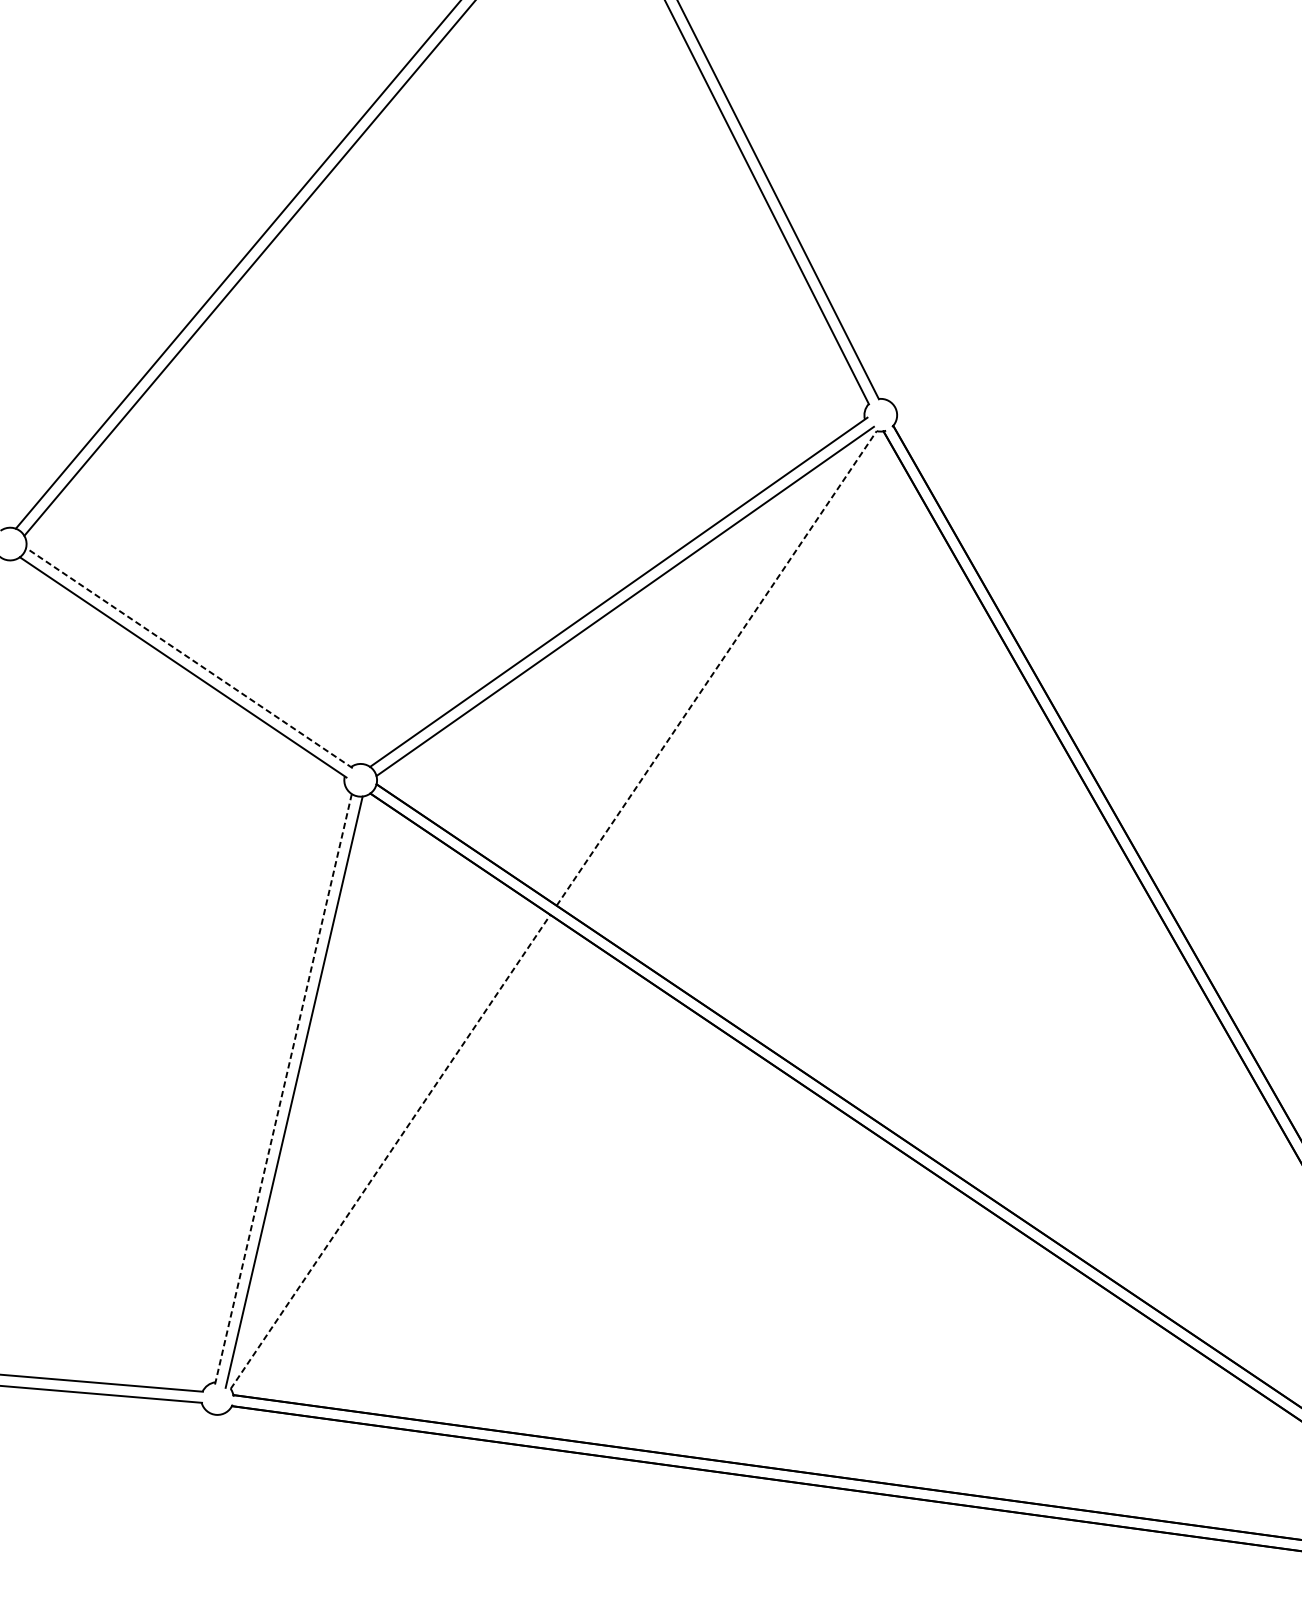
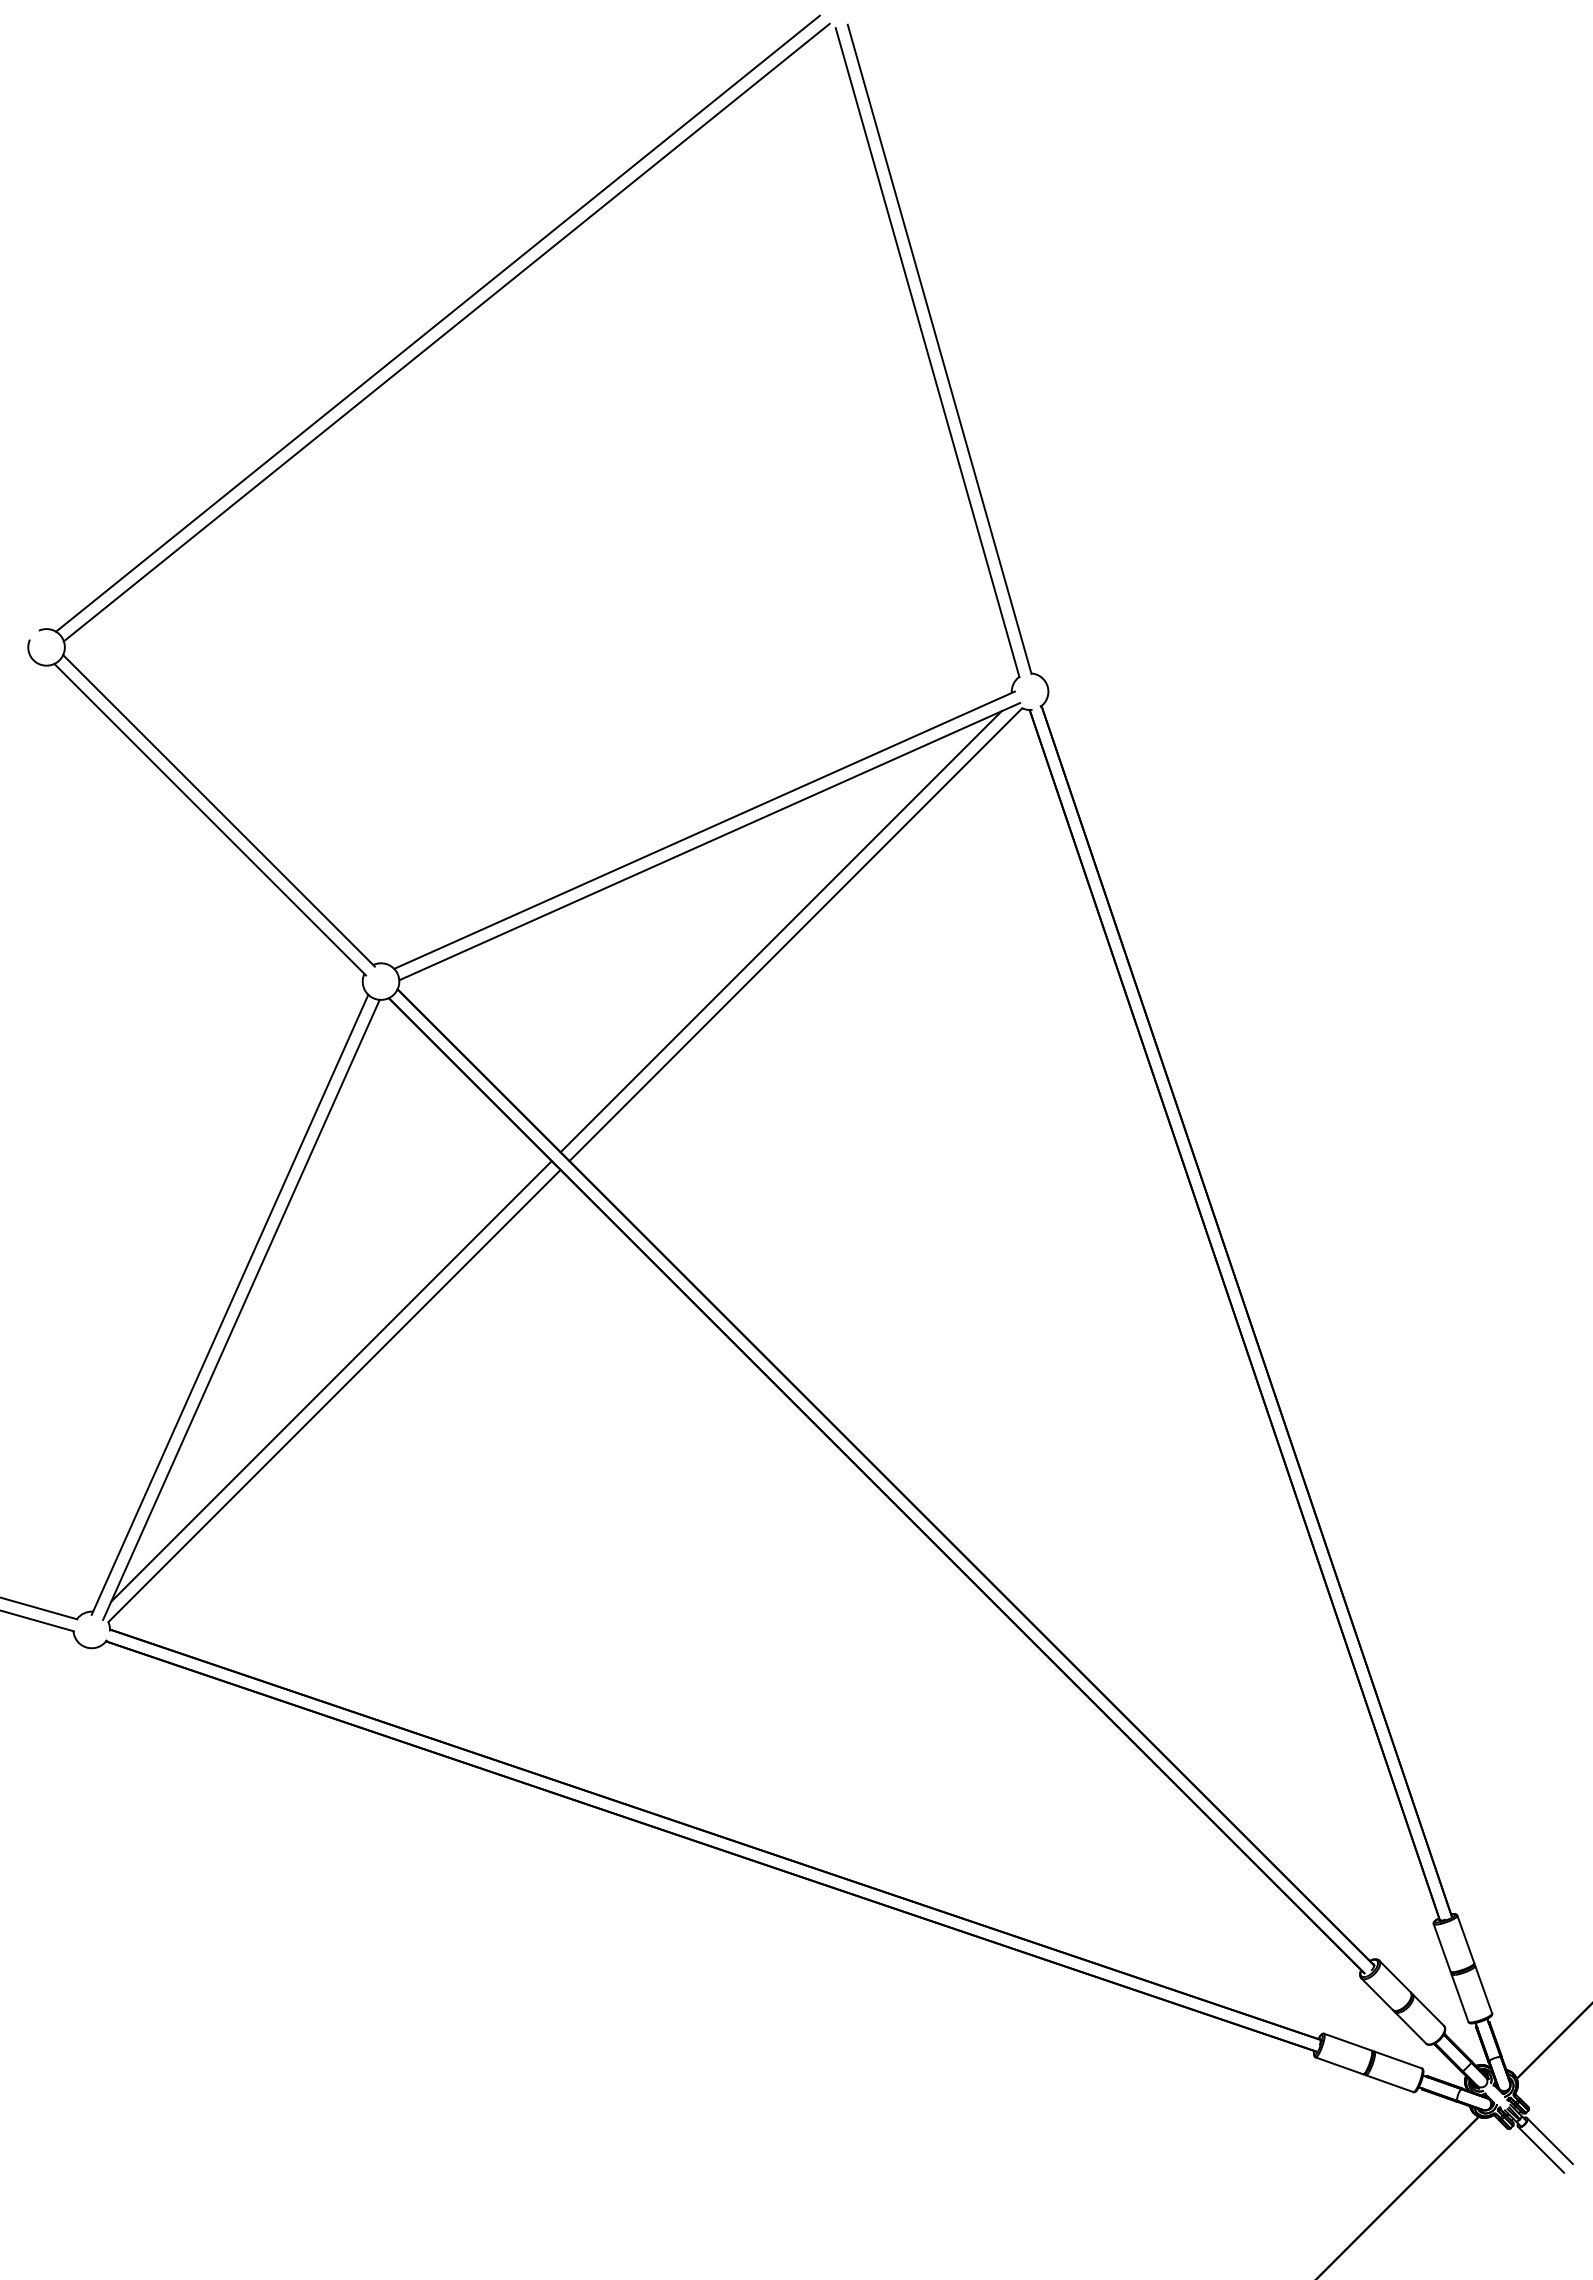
line: (188, 657) -> (218, 810), dashed -> solid
line: (702, 668) -> (780, 931), added
line: (717, 668) -> (796, 934), dashed -> solid
line: (282, 1090) -> (229, 1305), dashed -> solid
line: (385, 1139) -> (331, 1381), added
line: (390, 1152) -> (334, 1396), dashed -> solid

